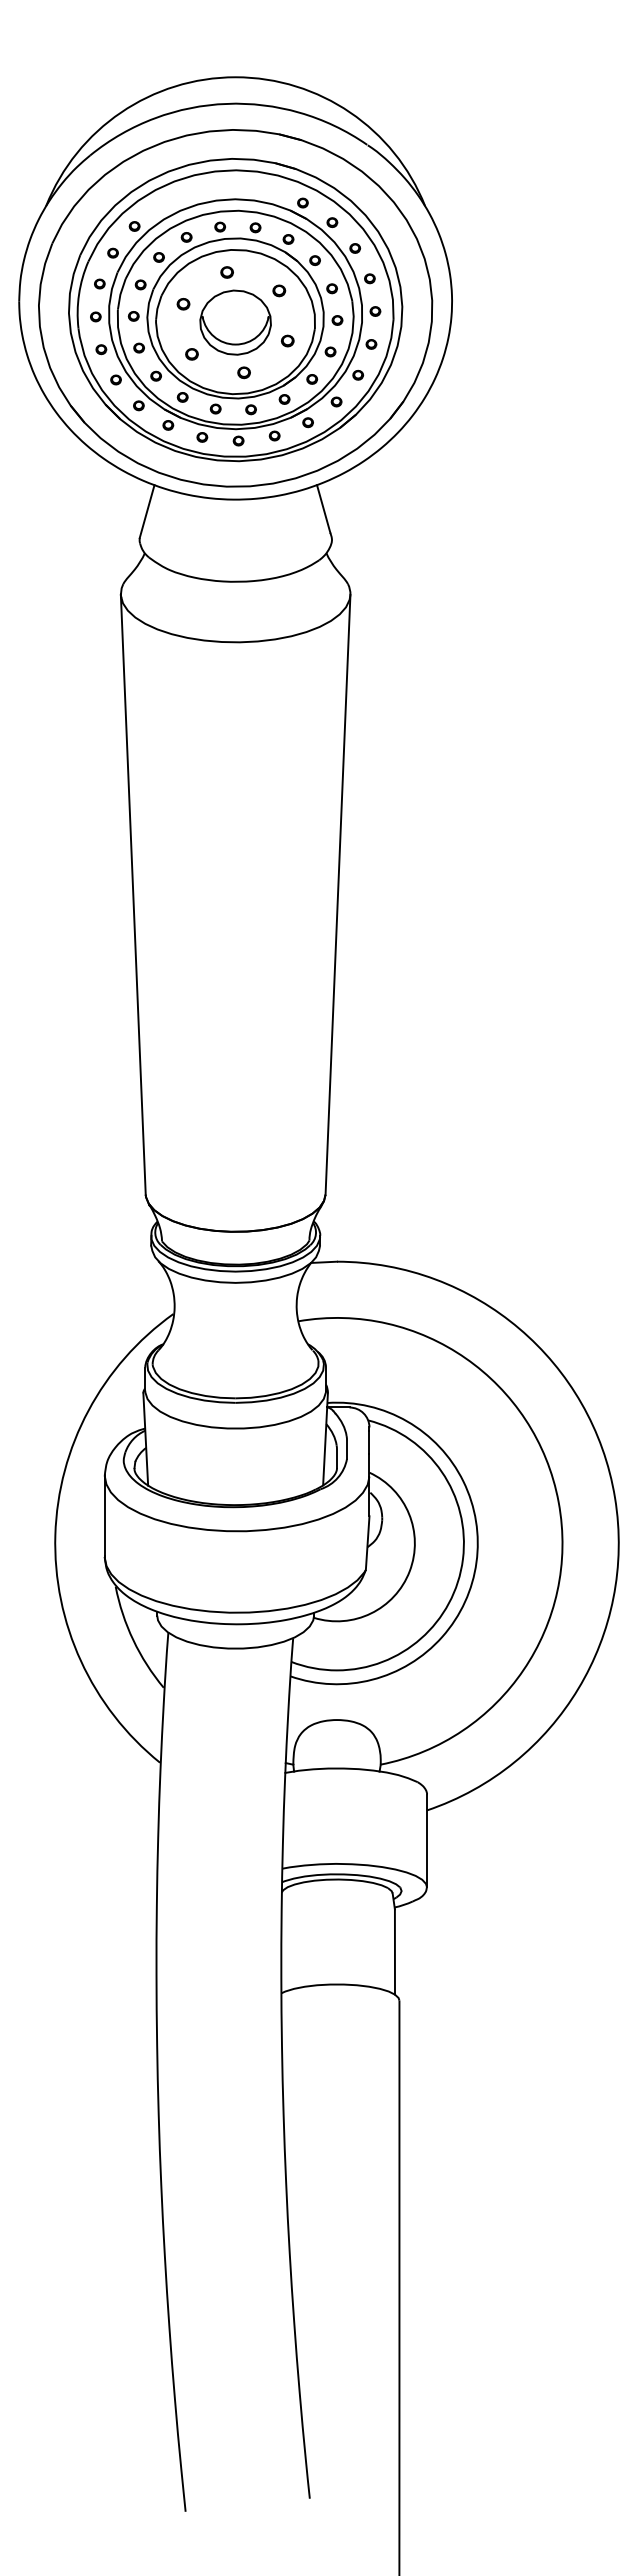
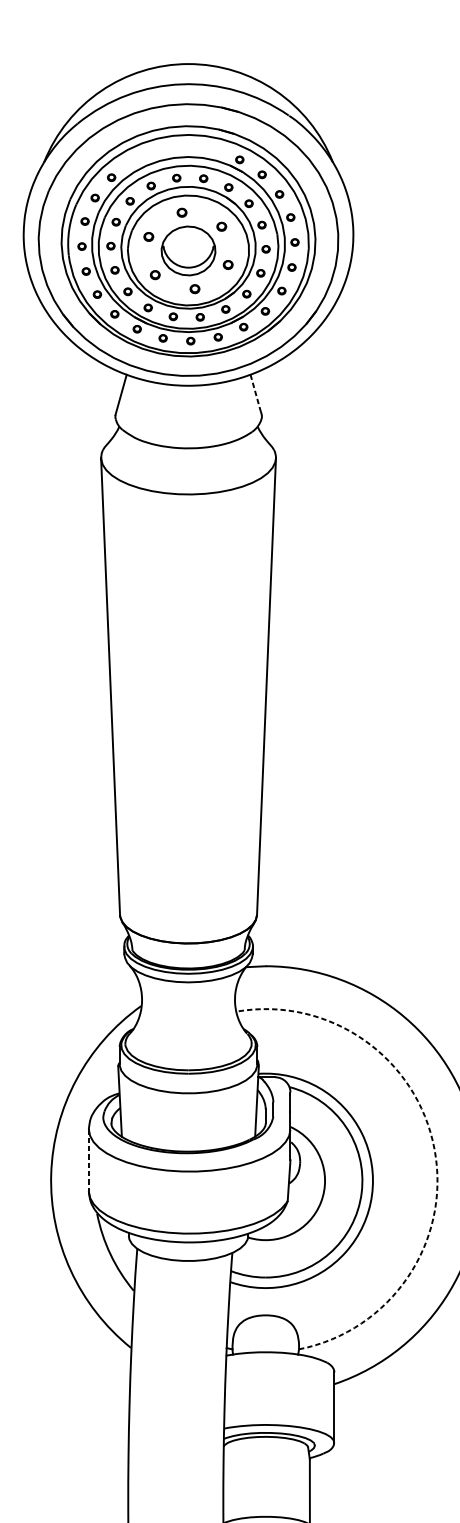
line: (323, 508) -> (255, 392), solid -> dashed
arc: (558, 1502) -> (434, 1149), solid -> dashed
line: (104, 1516) -> (88, 1160), solid -> dashed

